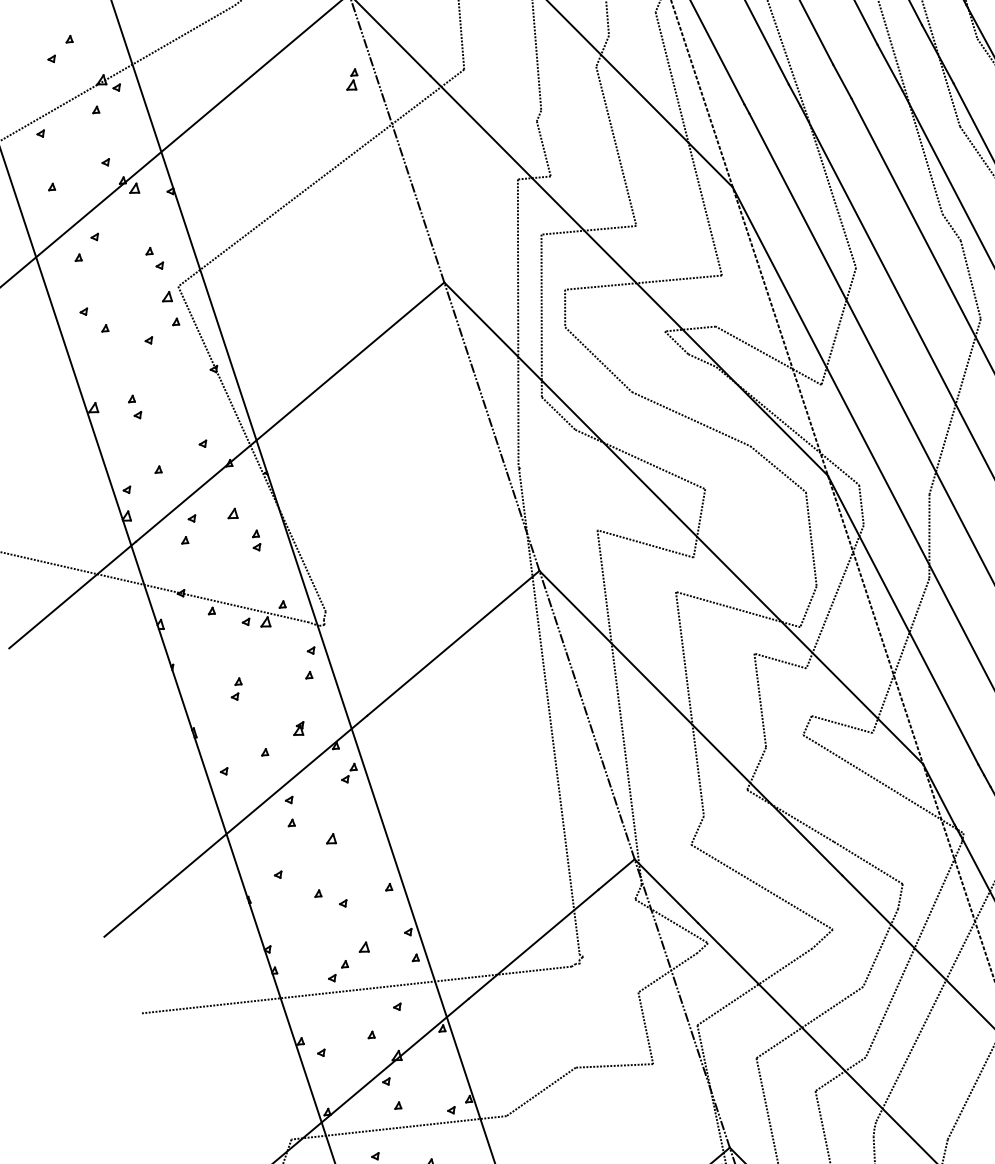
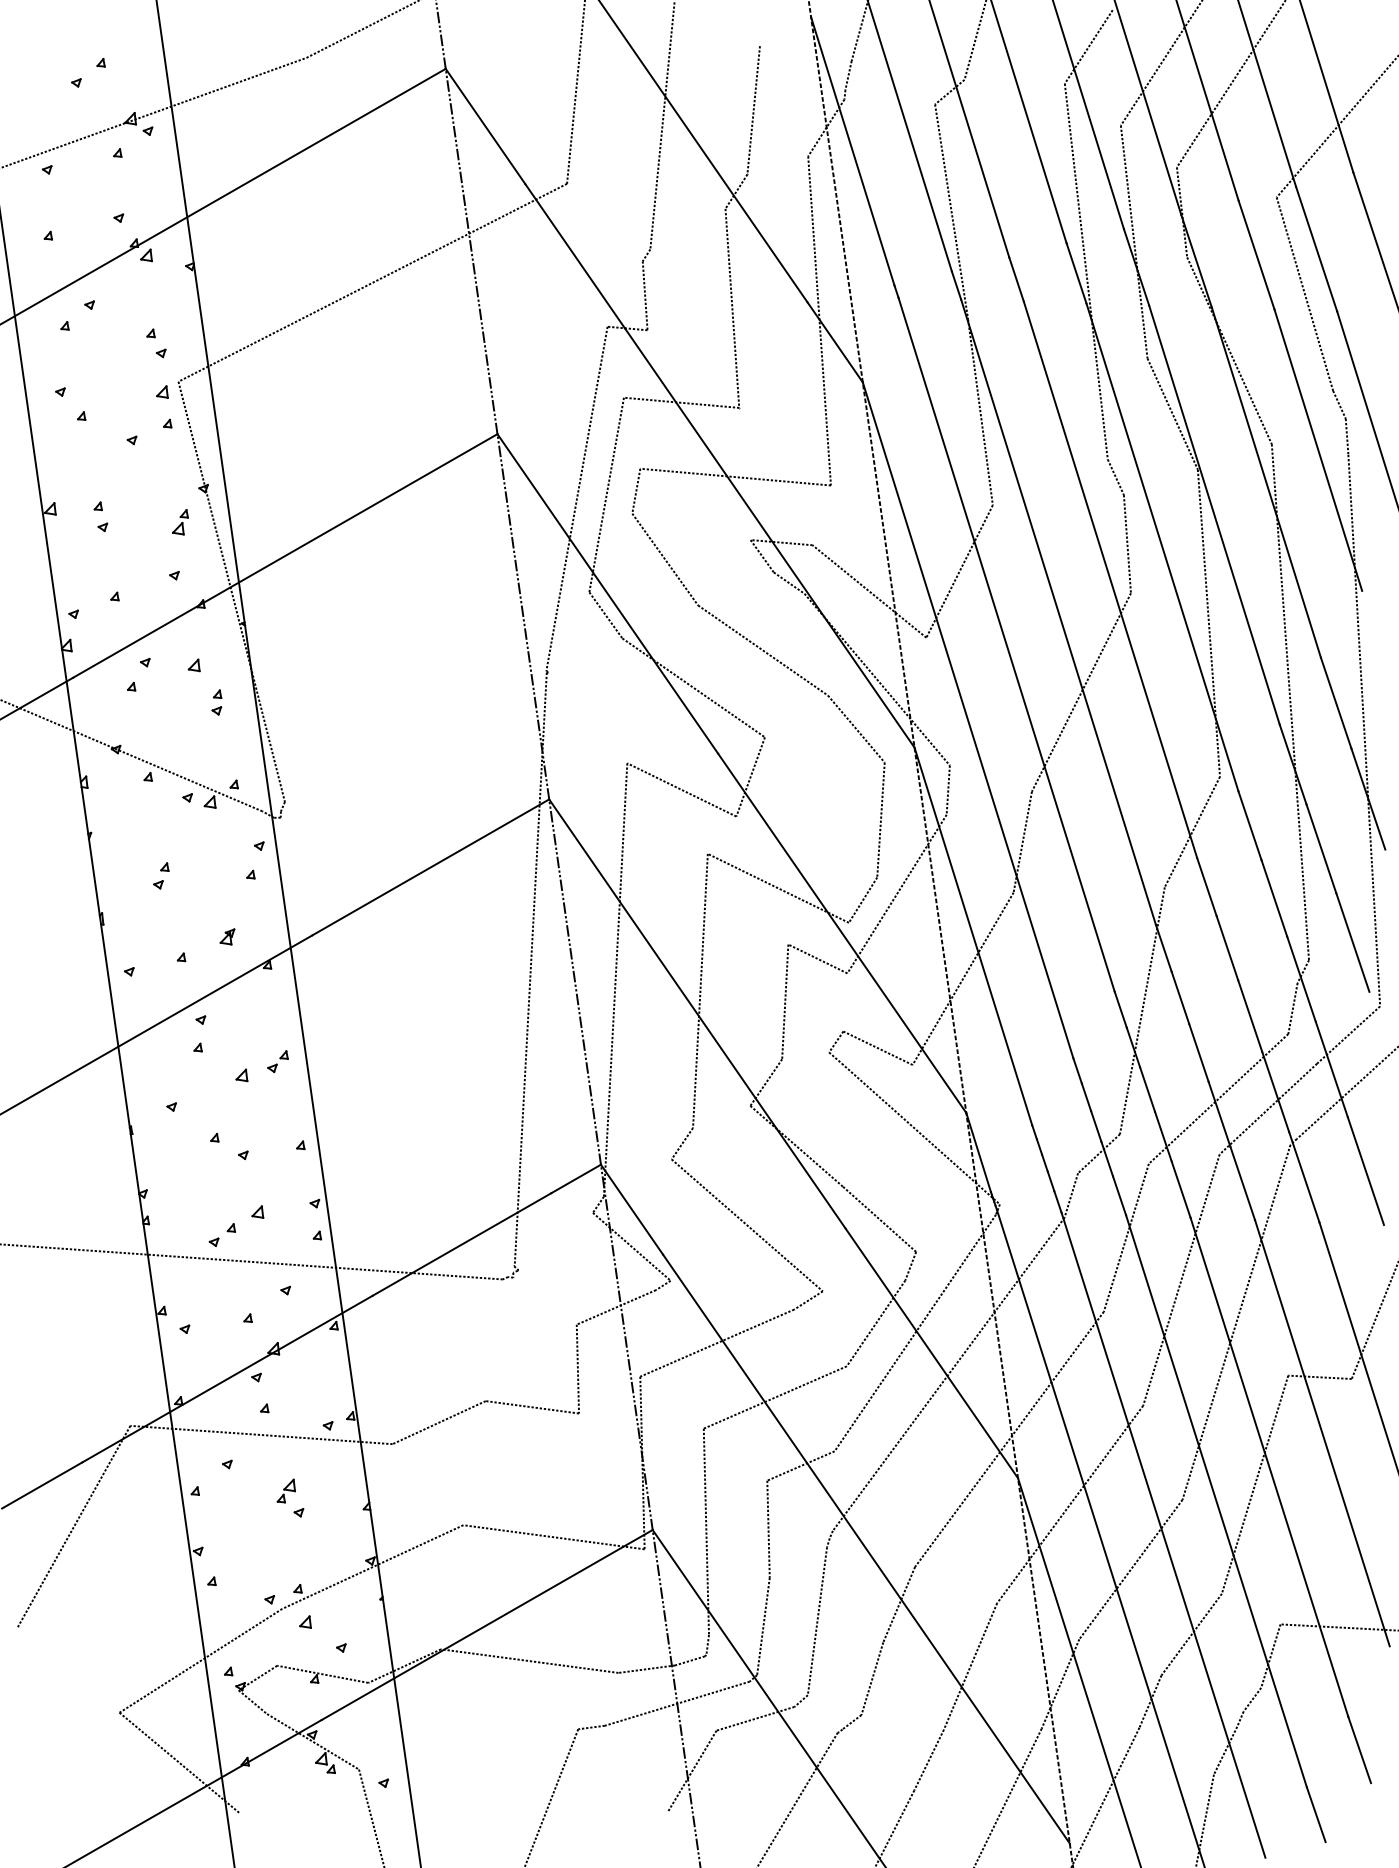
part: (351, 80) -> (180, 522), moved
part: (348, 773) -> (277, 1061), moved

